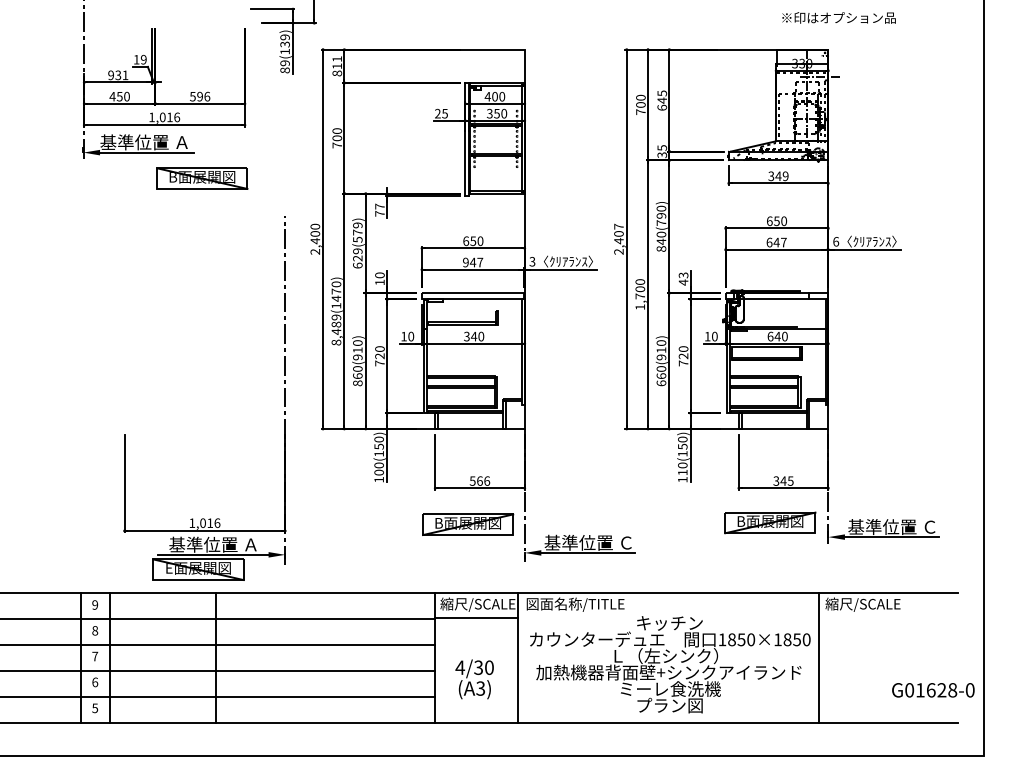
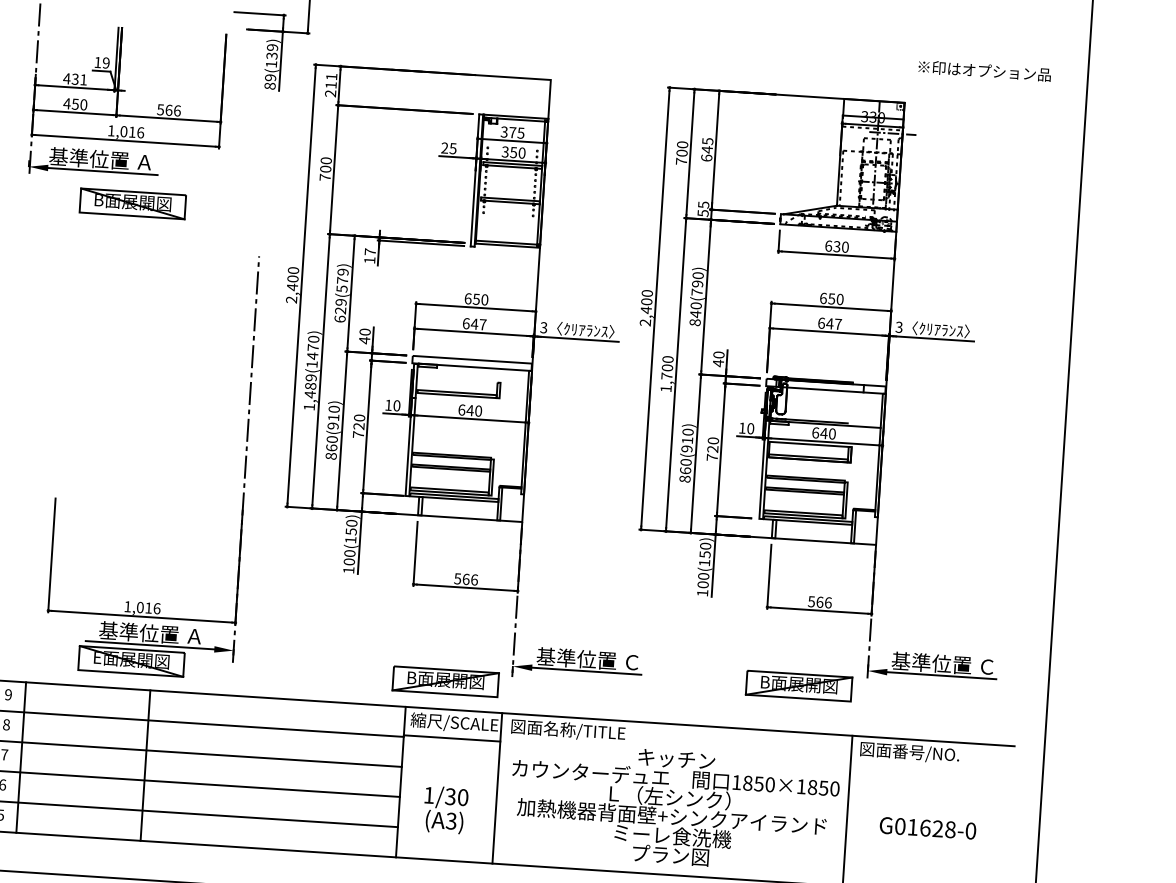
text: (838, 17) -> (984, 70), moved
text: (337, 73) -> (330, 93), 811 -> 211
text: (111, 75) -> (67, 78), 931 -> 431
text: (200, 96) -> (169, 110), 596 -> 566
text: (494, 96) -> (512, 132), 400 -> 375
text: (661, 154) -> (702, 212), 35 -> 55
text: (778, 176) -> (837, 246), 349 -> 630
part: (202, 178) -> (133, 203), moved
text: (379, 213) -> (369, 259), 77 -> 17
text: (618, 226) -> (646, 293), 2,407 -> 2,400
text: (836, 241) -> (899, 327), 6 -> 3
text: (465, 262) -> (465, 323), 947 -> 647
text: (683, 275) -> (718, 355), 43 -> 40
text: (379, 282) -> (364, 340), 10 -> 40
text: (466, 336) -> (461, 409), 340 -> 640
text: (336, 342) -> (309, 407), 8,489(1470) -> 1,489(1470)
text: (661, 383) -> (685, 479), 660(910) -> 860(910)
text: (682, 472) -> (702, 584), 110(150) -> 100(150)
text: (783, 480) -> (819, 601), 345 -> 566
part: (770, 522) -> (799, 685), moved
part: (468, 524) -> (446, 681), moved
text: (868, 604) -> (909, 752), 縮尺/SCALE -> 図面番号/NO.
text: (460, 667) -> (429, 795), 4/30 -> 1/30
text: (933, 690) -> (928, 828), moved

